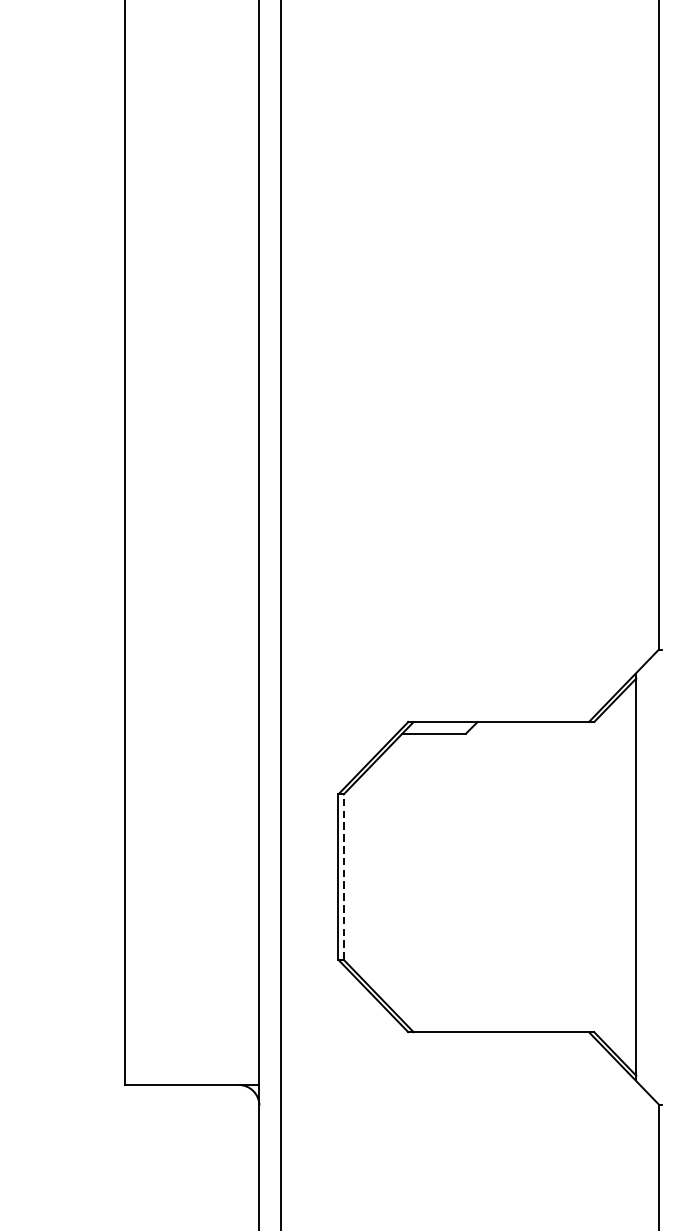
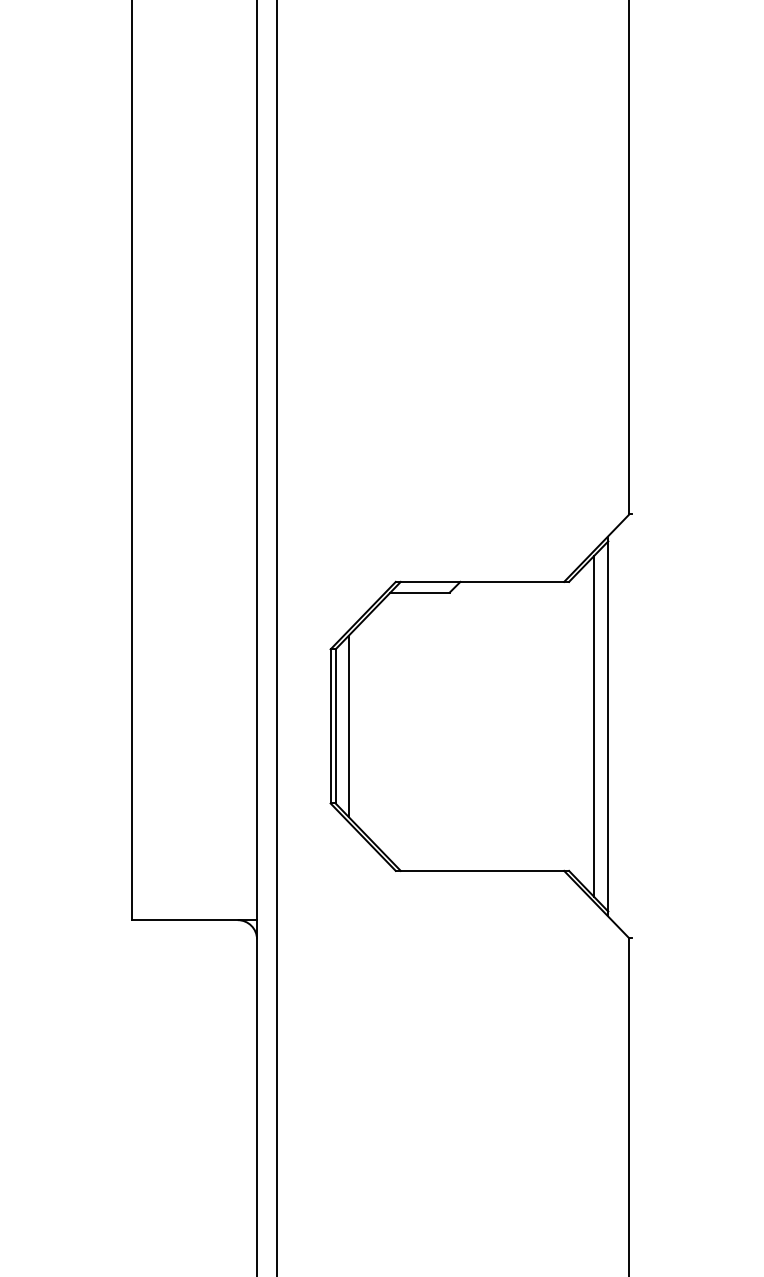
line: (343, 876) -> (335, 725), dashed -> solid
line: (357, 876) -> (348, 725), added
line: (621, 876) -> (594, 725), added

